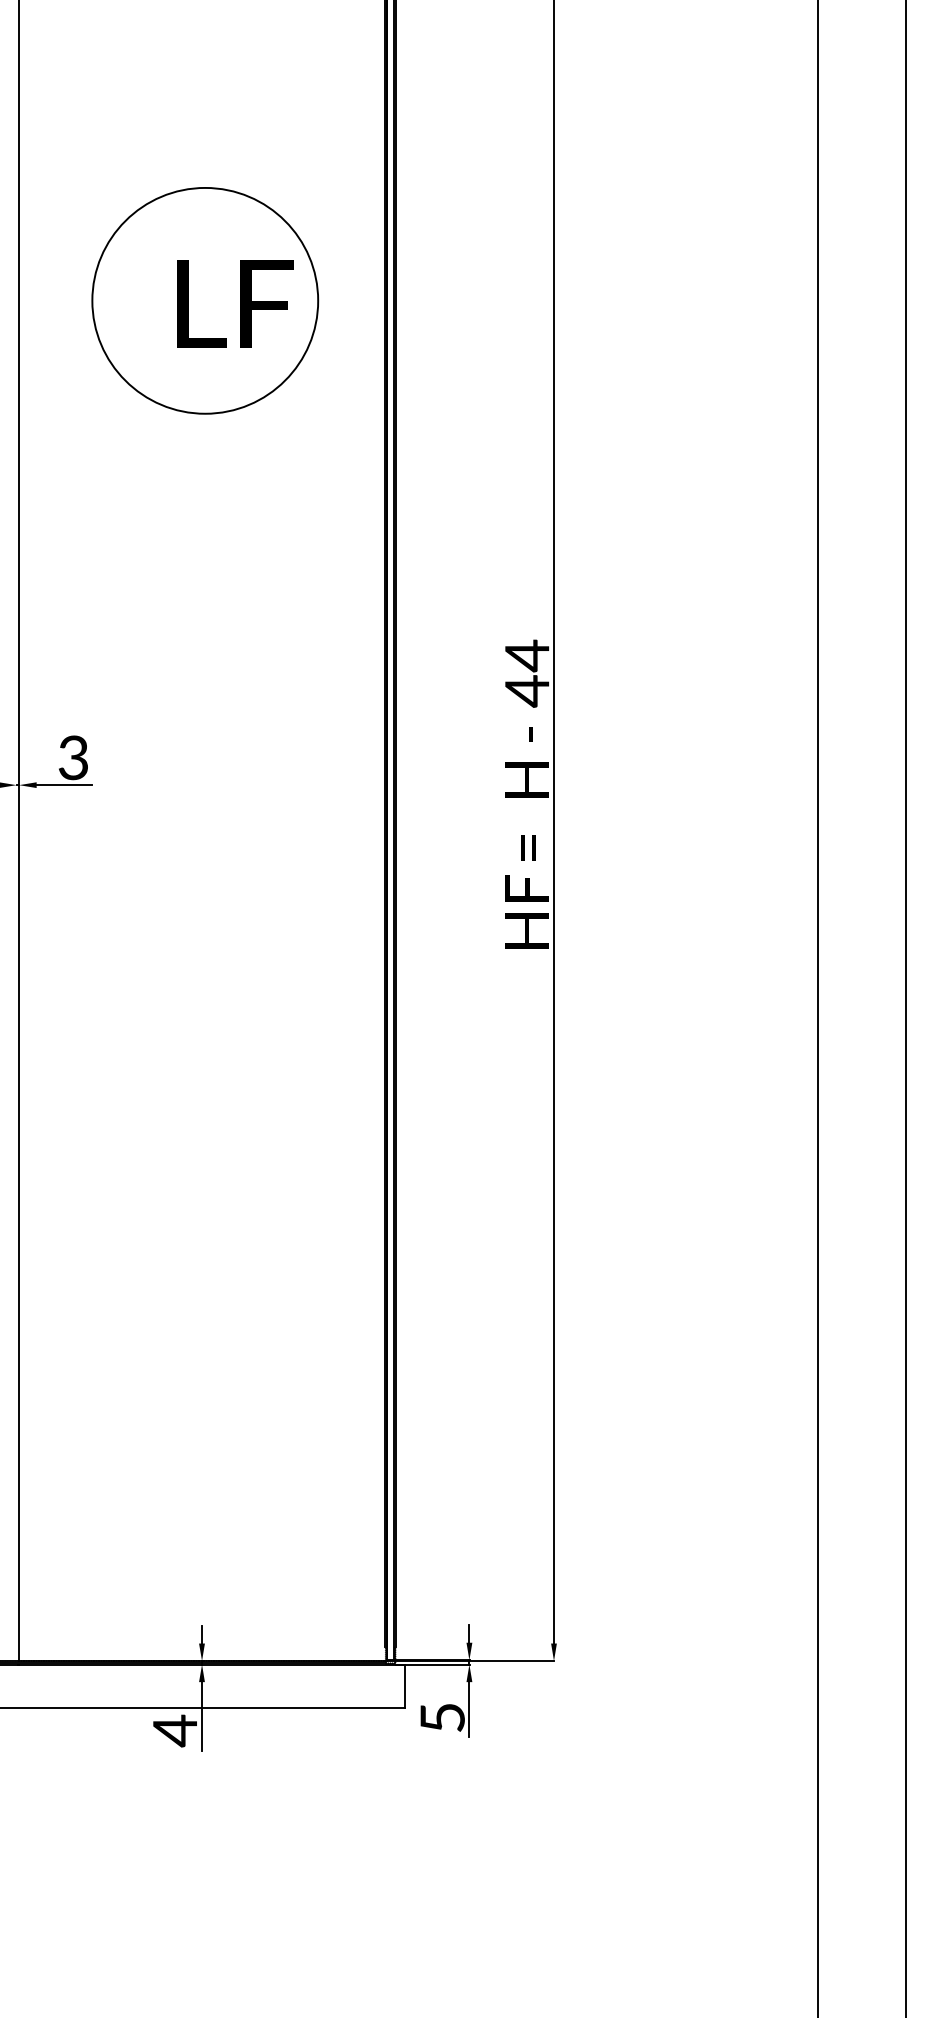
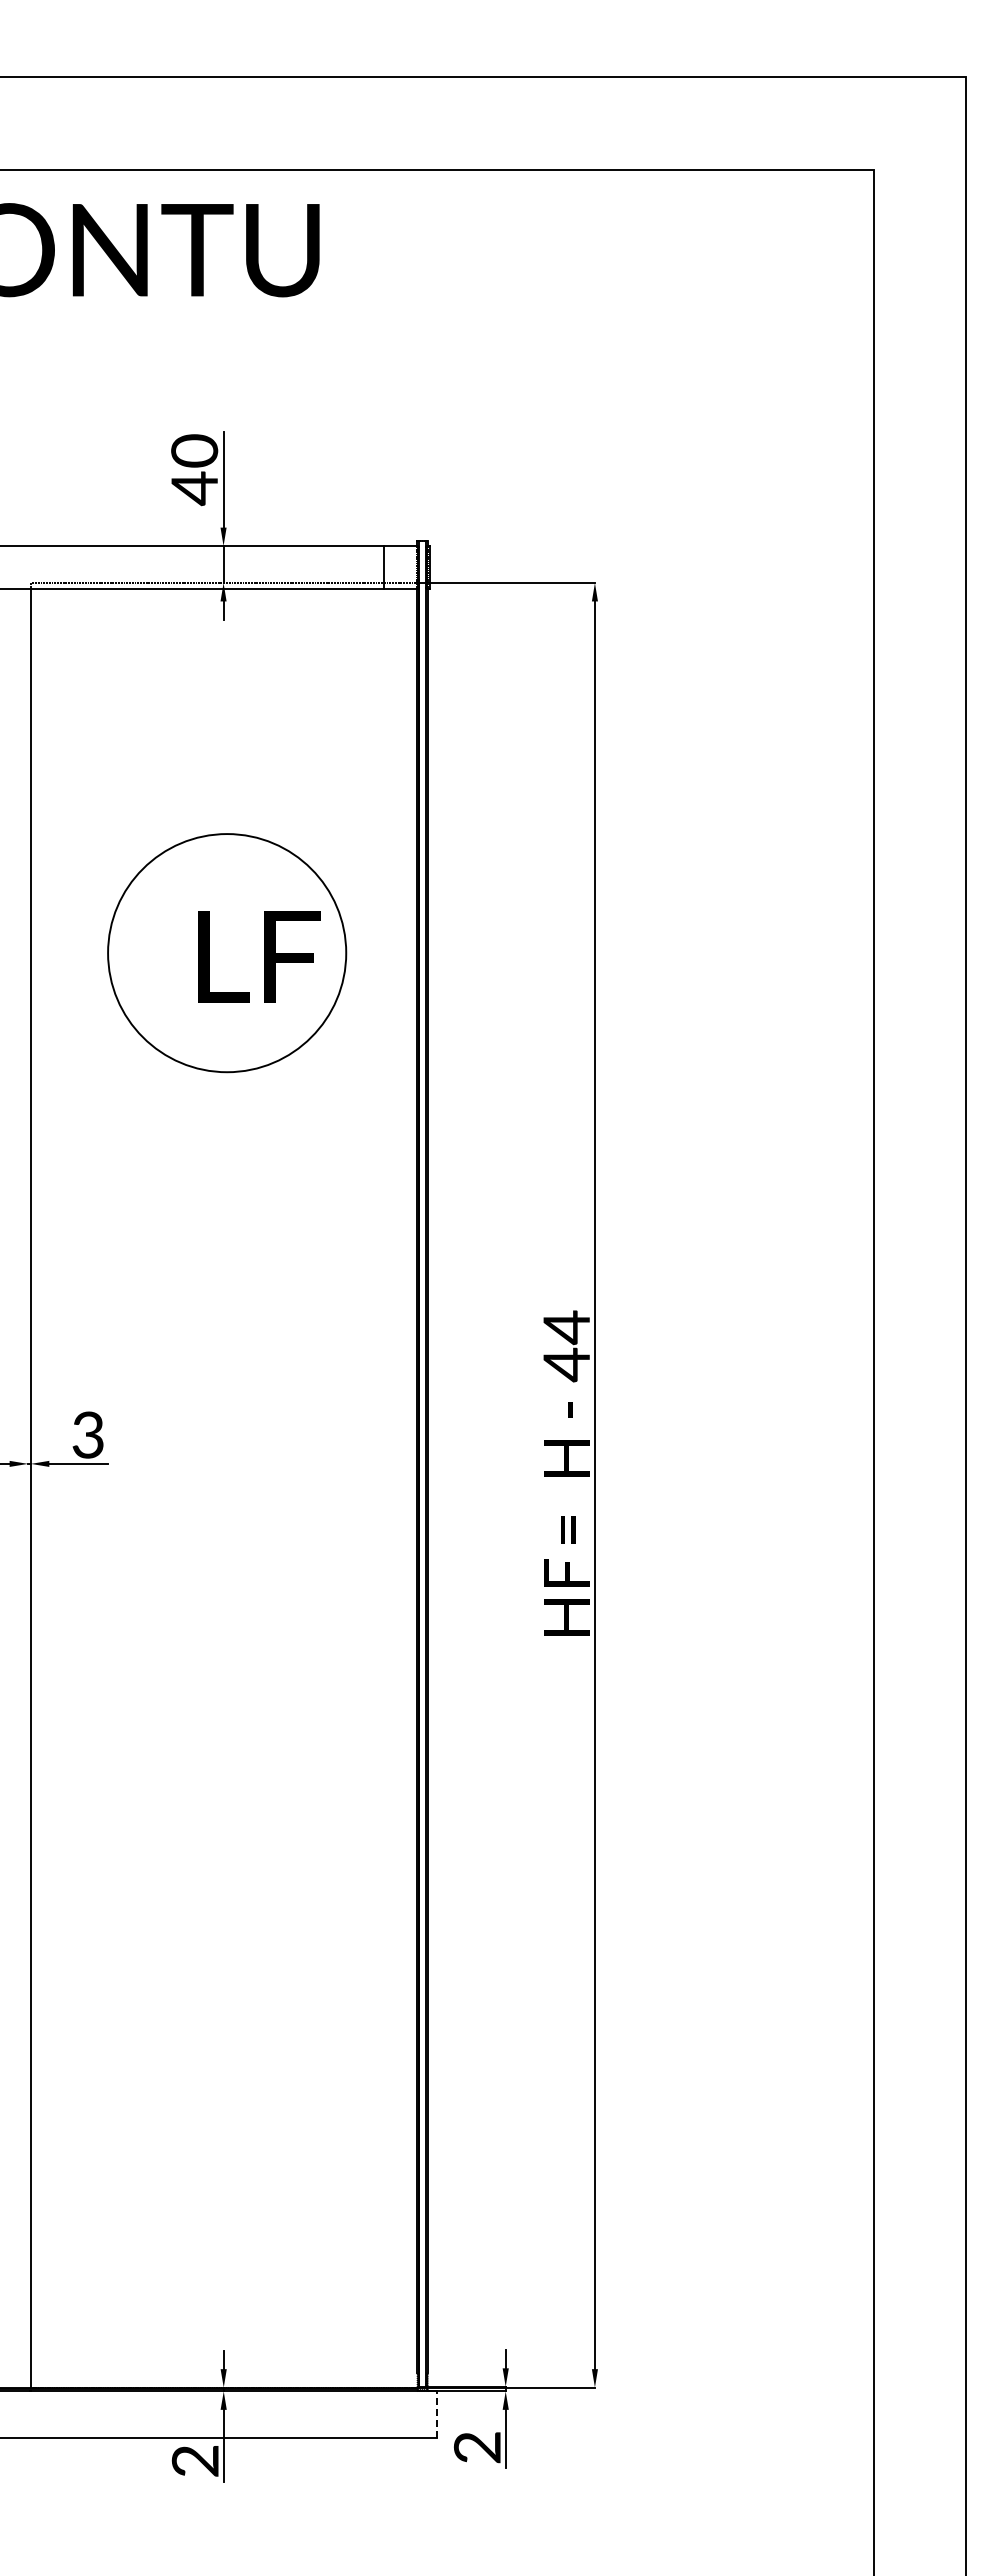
line: (404, 1685) -> (437, 2413), solid -> dashed
text: (441, 1717) -> (476, 2447), 5 -> 2
text: (174, 1731) -> (194, 2461), 4 -> 2

